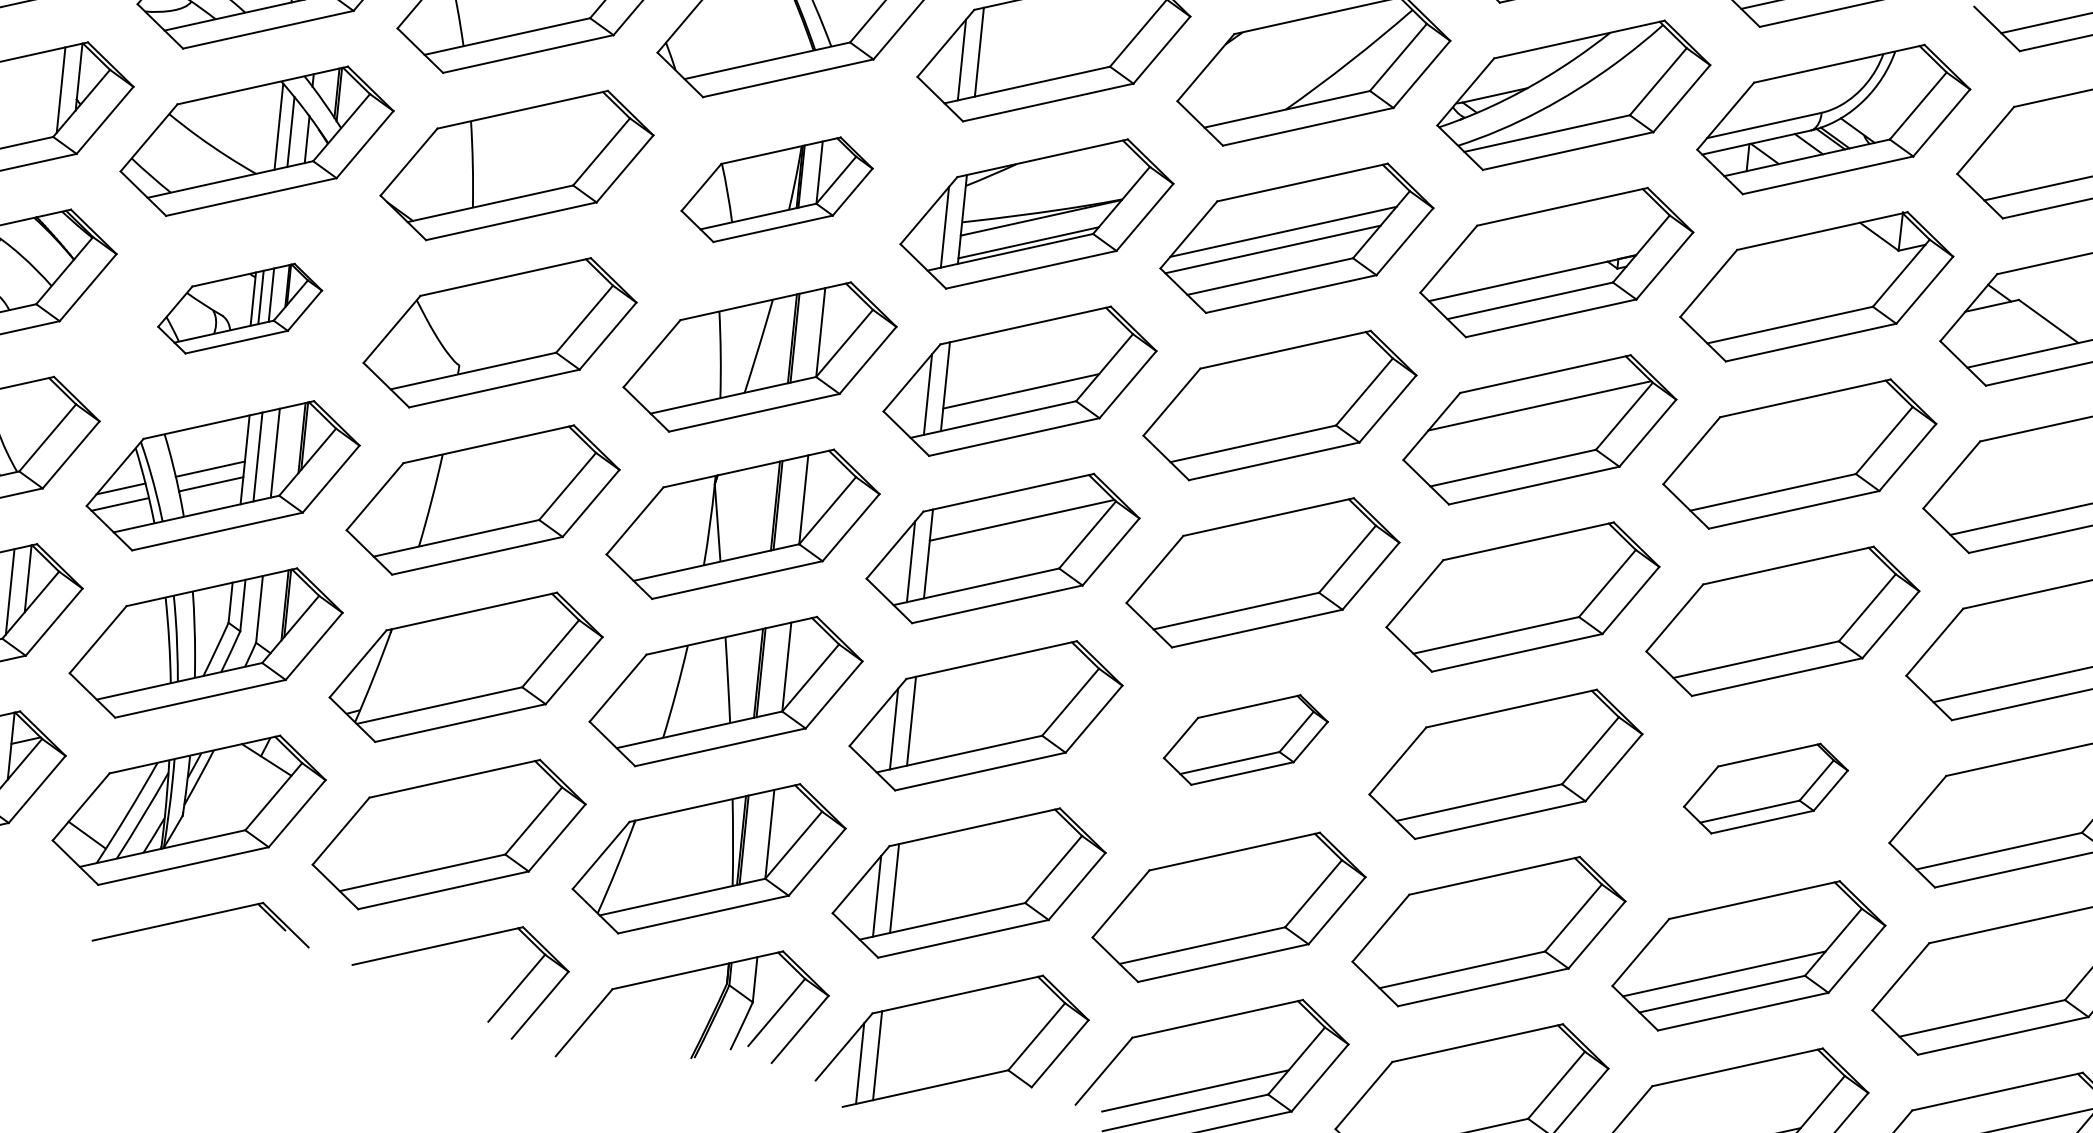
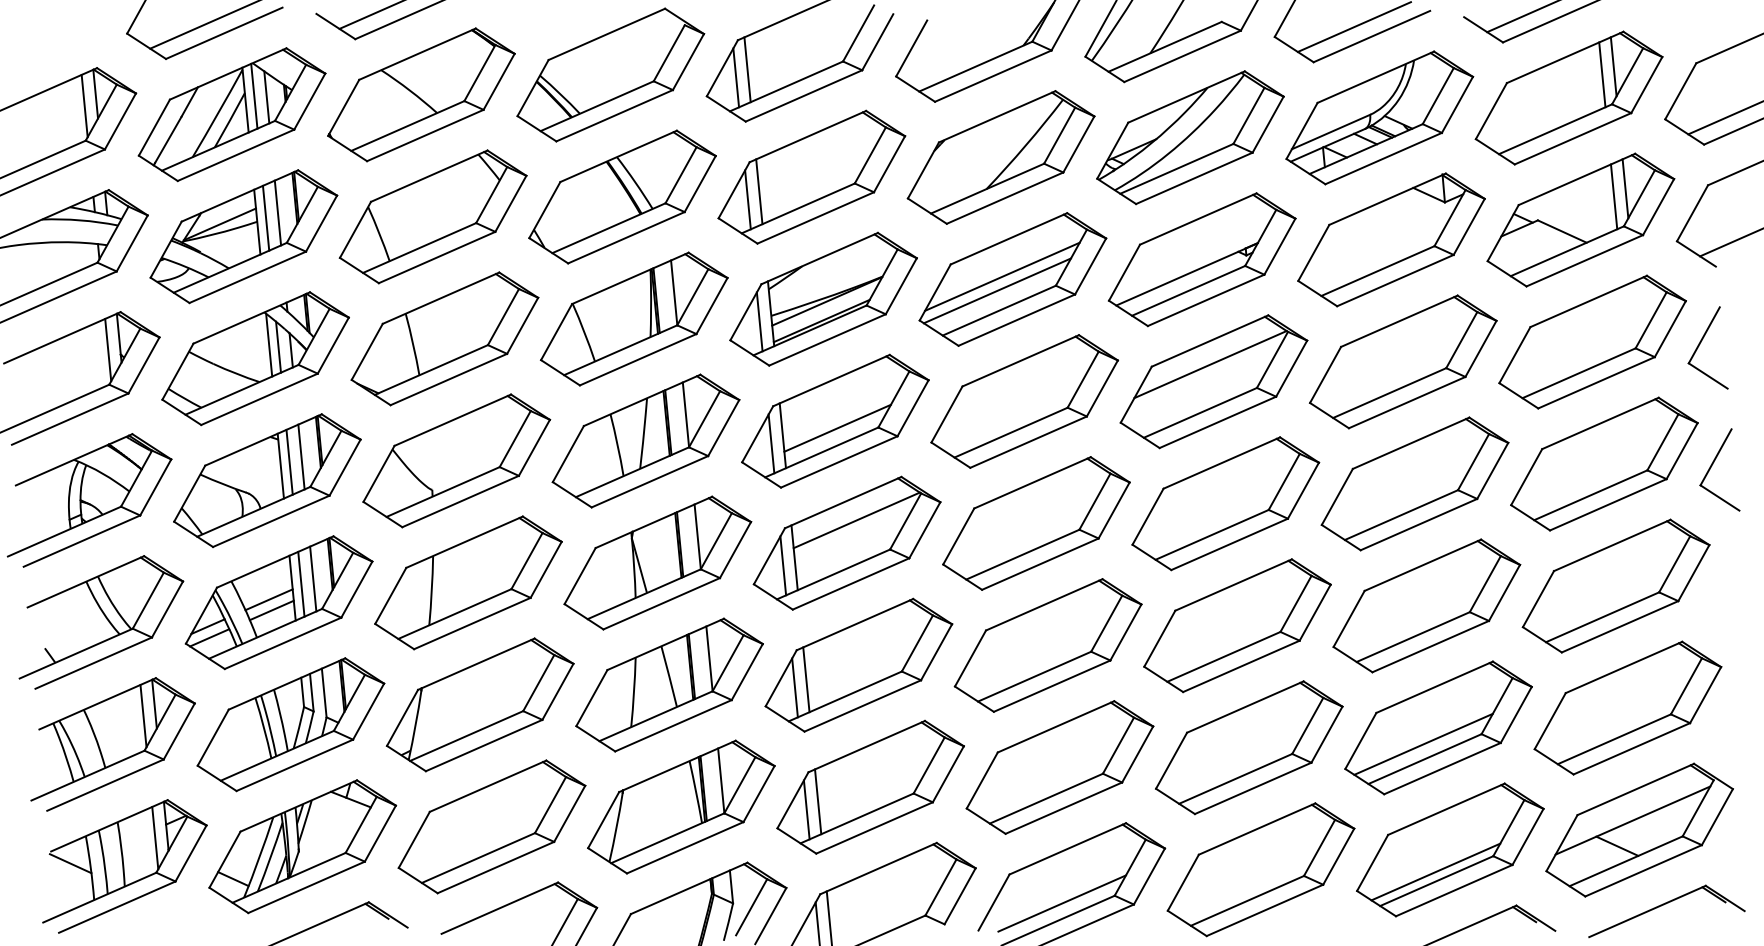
part: (777, 189) -> (634, 318), size x1.43
part: (240, 308) -> (267, 480), size x1.67
part: (1245, 739) -> (1047, 645), size x1.67
part: (1765, 787) -> (1426, 605), size x1.67

